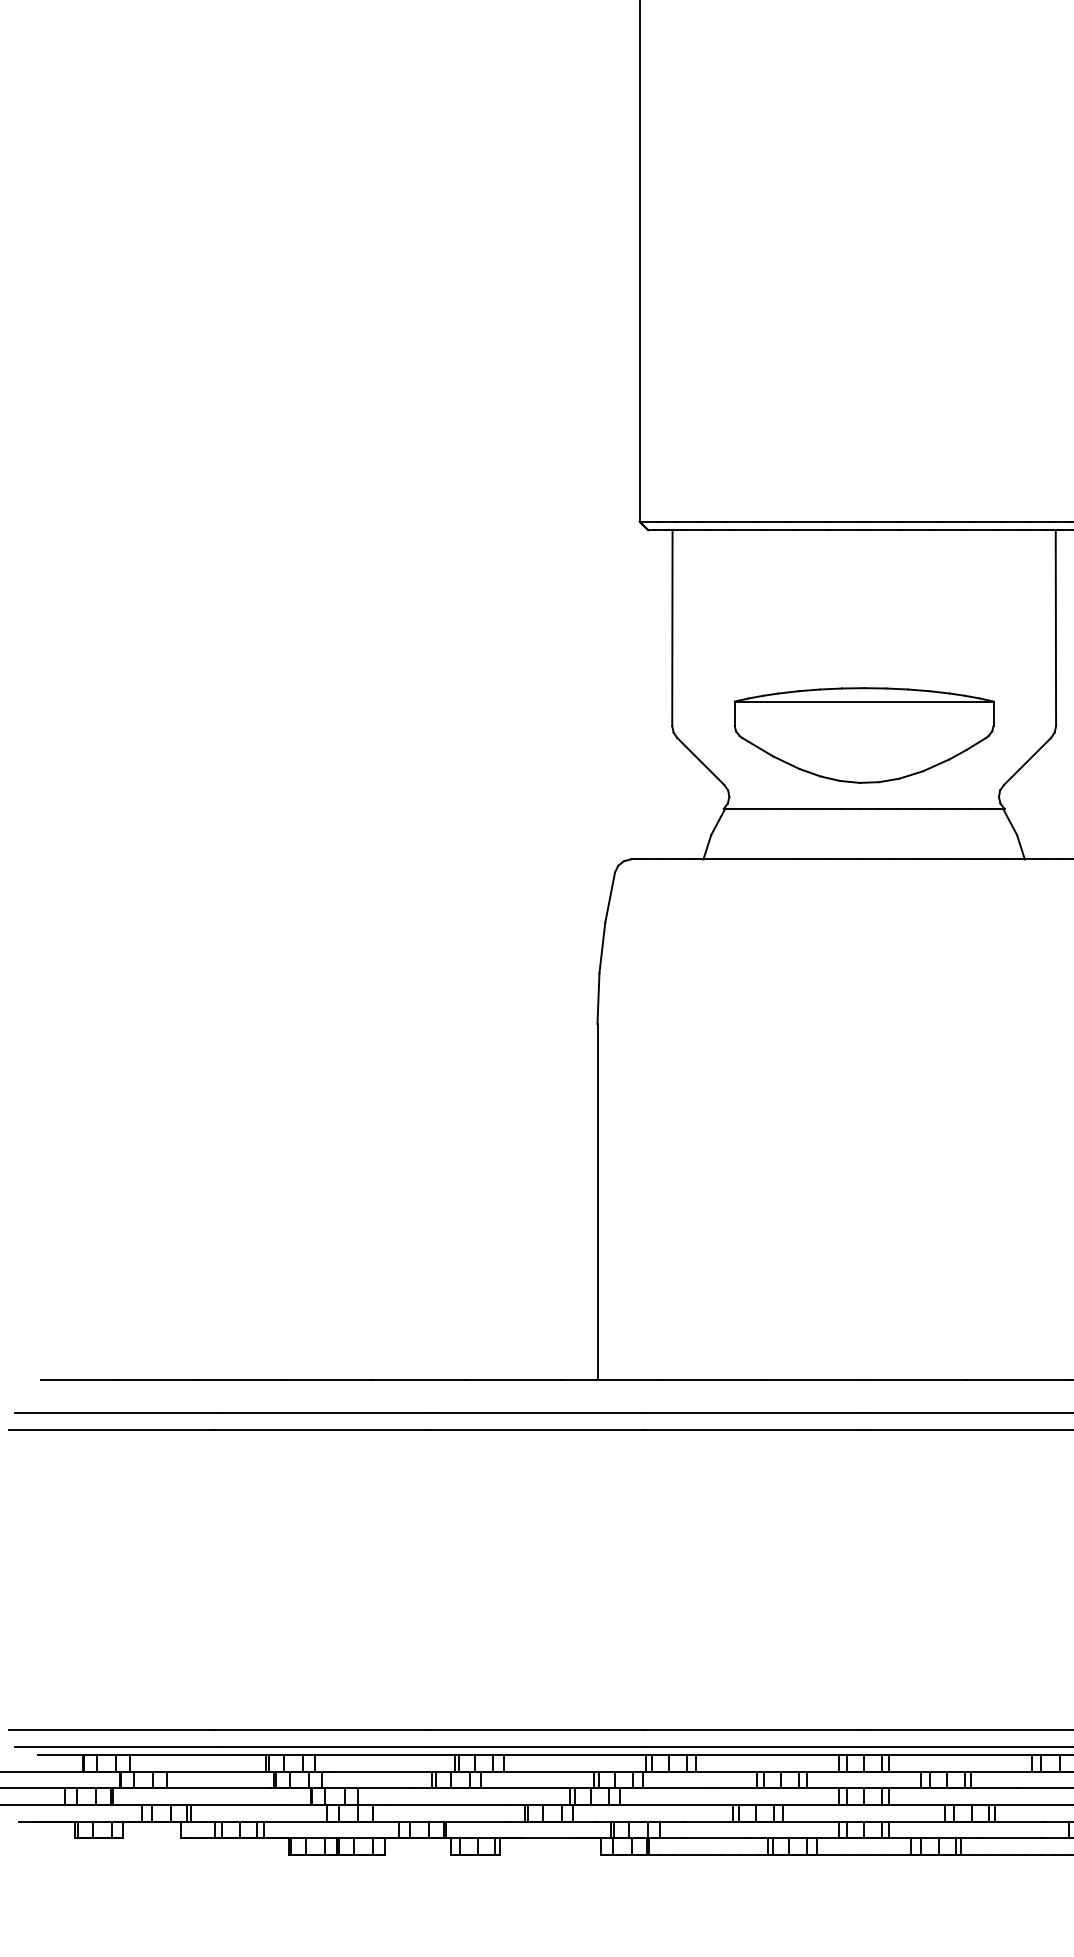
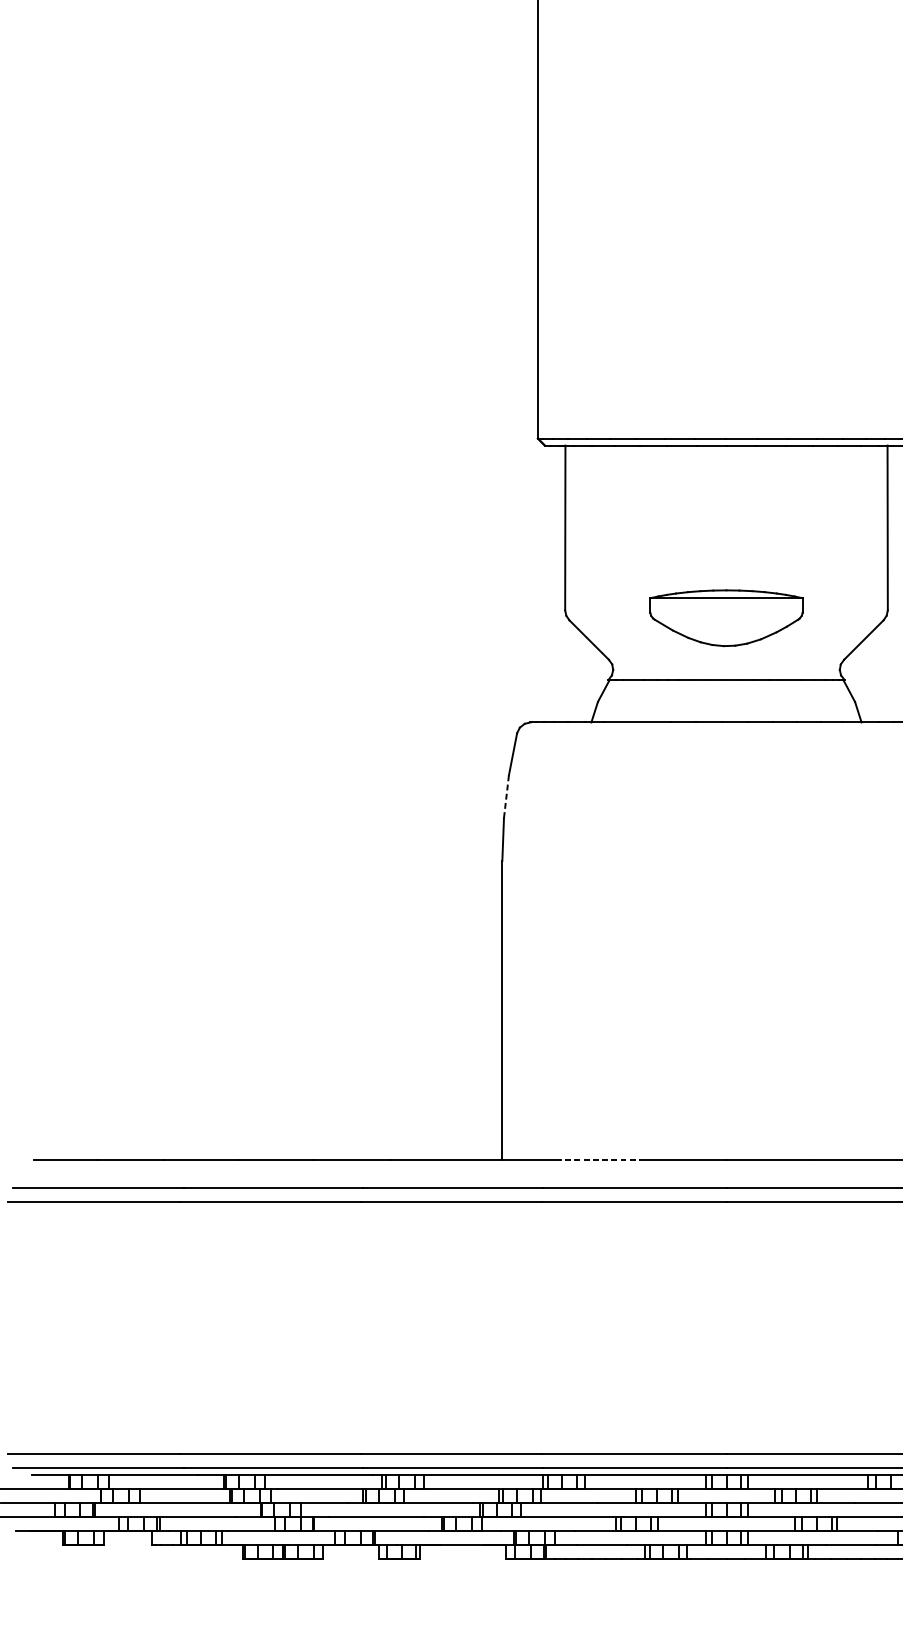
part: (863, 735) -> (725, 618), size x0.7
line: (602, 947) -> (506, 796), solid -> dashed
line: (711, 1380) -> (598, 1160), solid -> dashed

